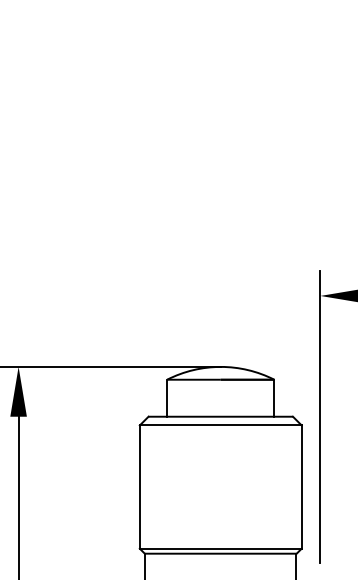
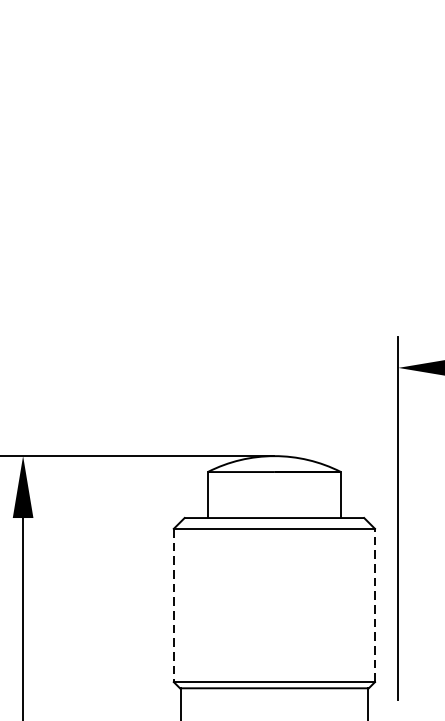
line: (139, 487) -> (173, 606), solid -> dashed
line: (301, 487) -> (374, 606), solid -> dashed

